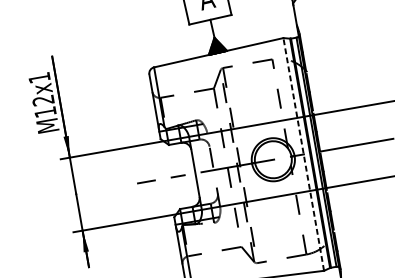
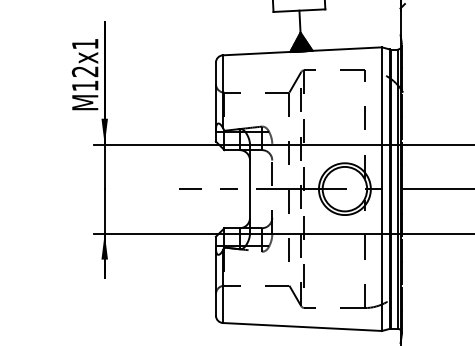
line: (303, 154) -> (381, 189), dashed -> solid

